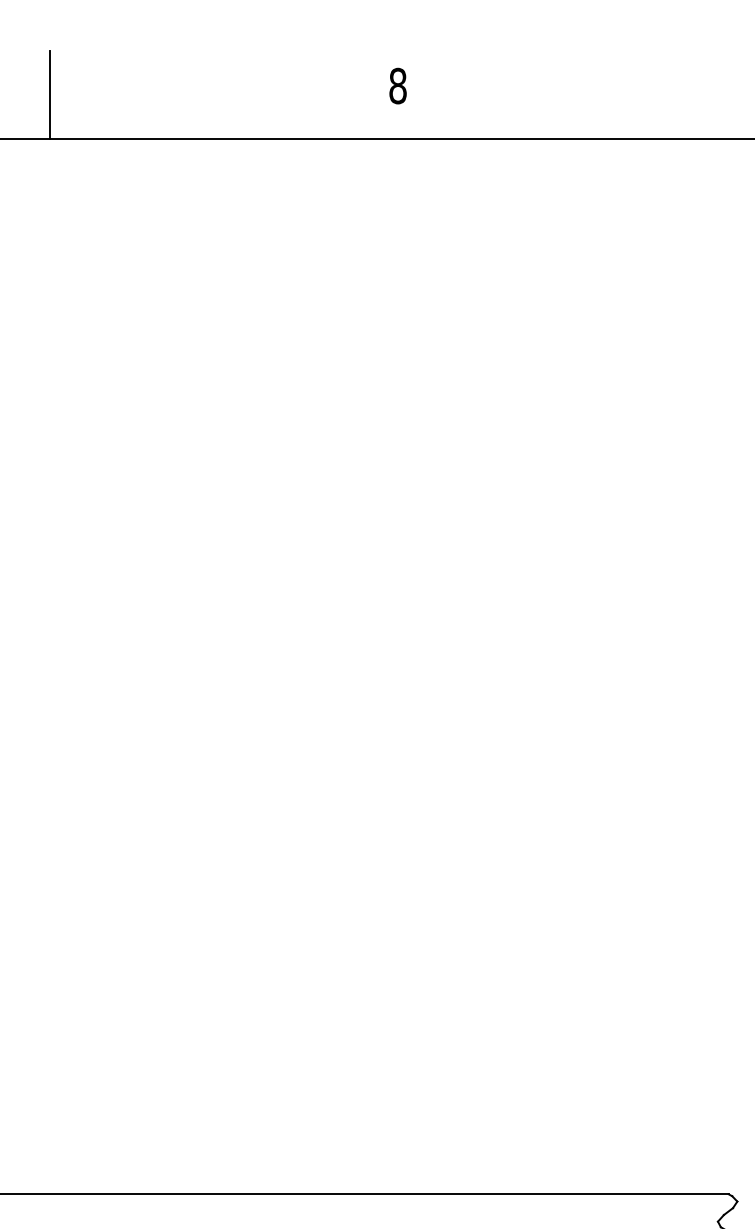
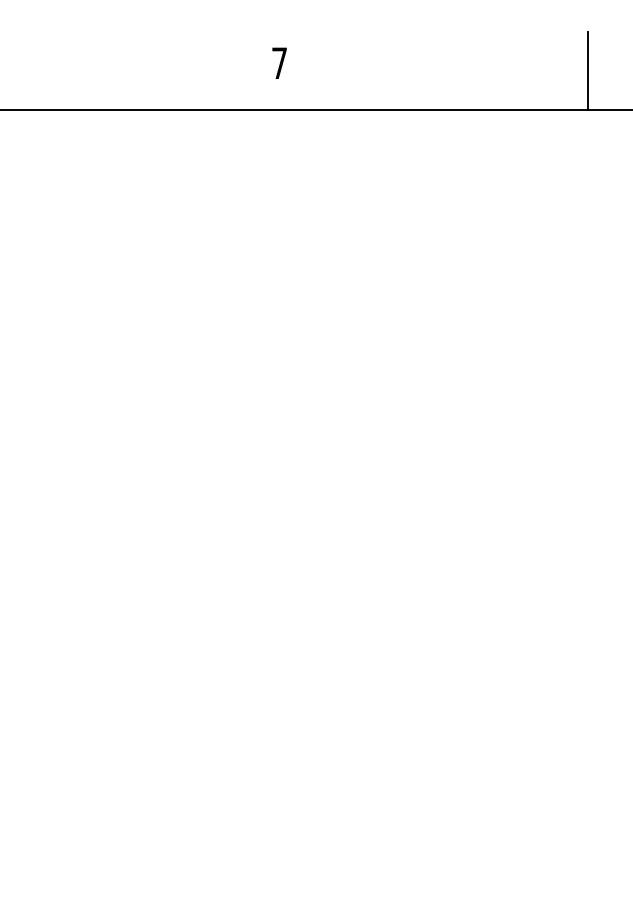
text: (397, 85) -> (279, 62), 8 -> 7
line: (746, 94) -> (588, 70), added

